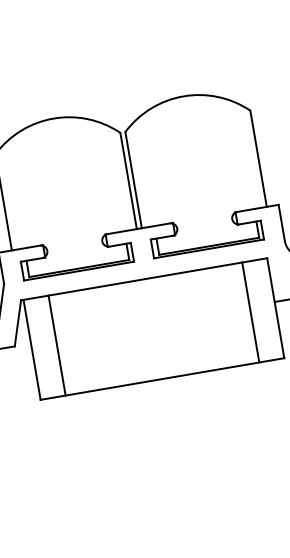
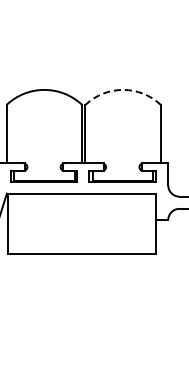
arc: (184, 95) -> (123, 89), solid -> dashed
line: (249, 311) -> (140, 223), removed
line: (56, 344) -> (23, 223), removed

